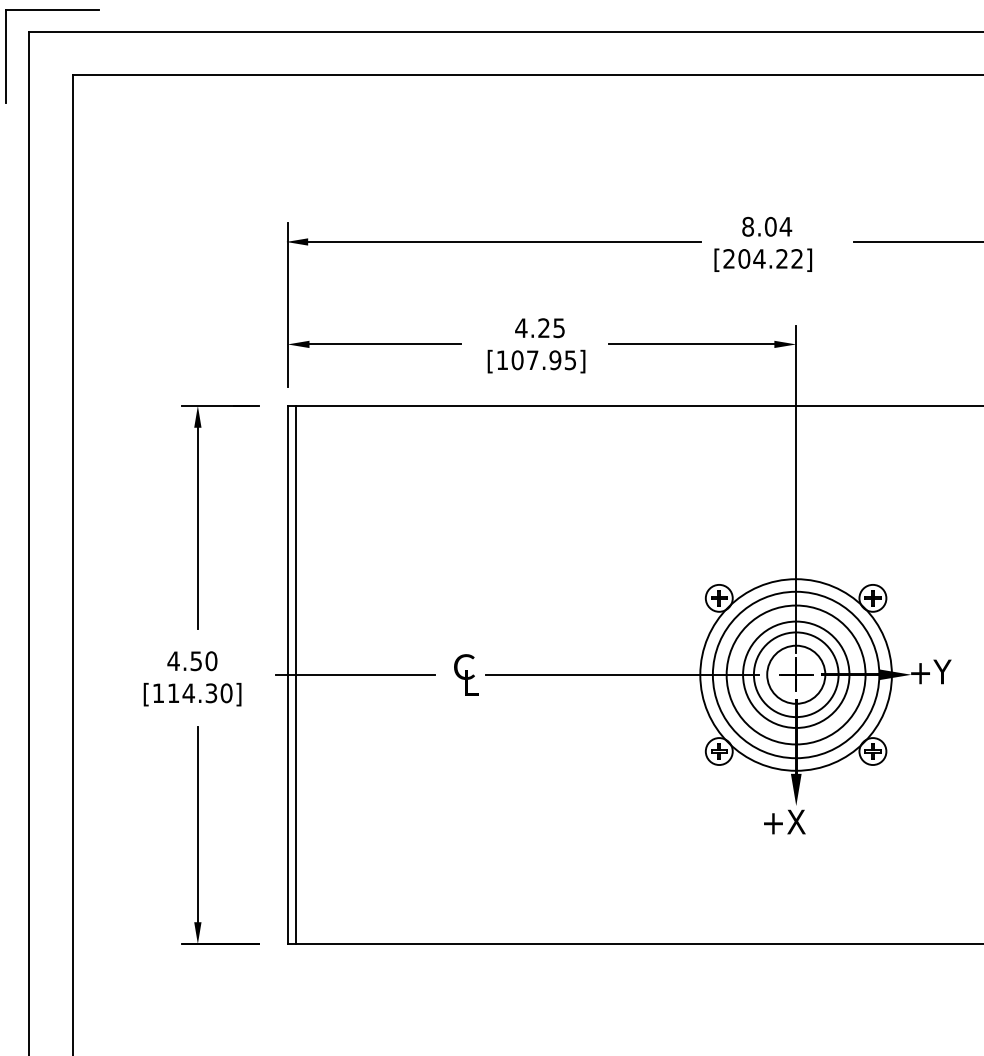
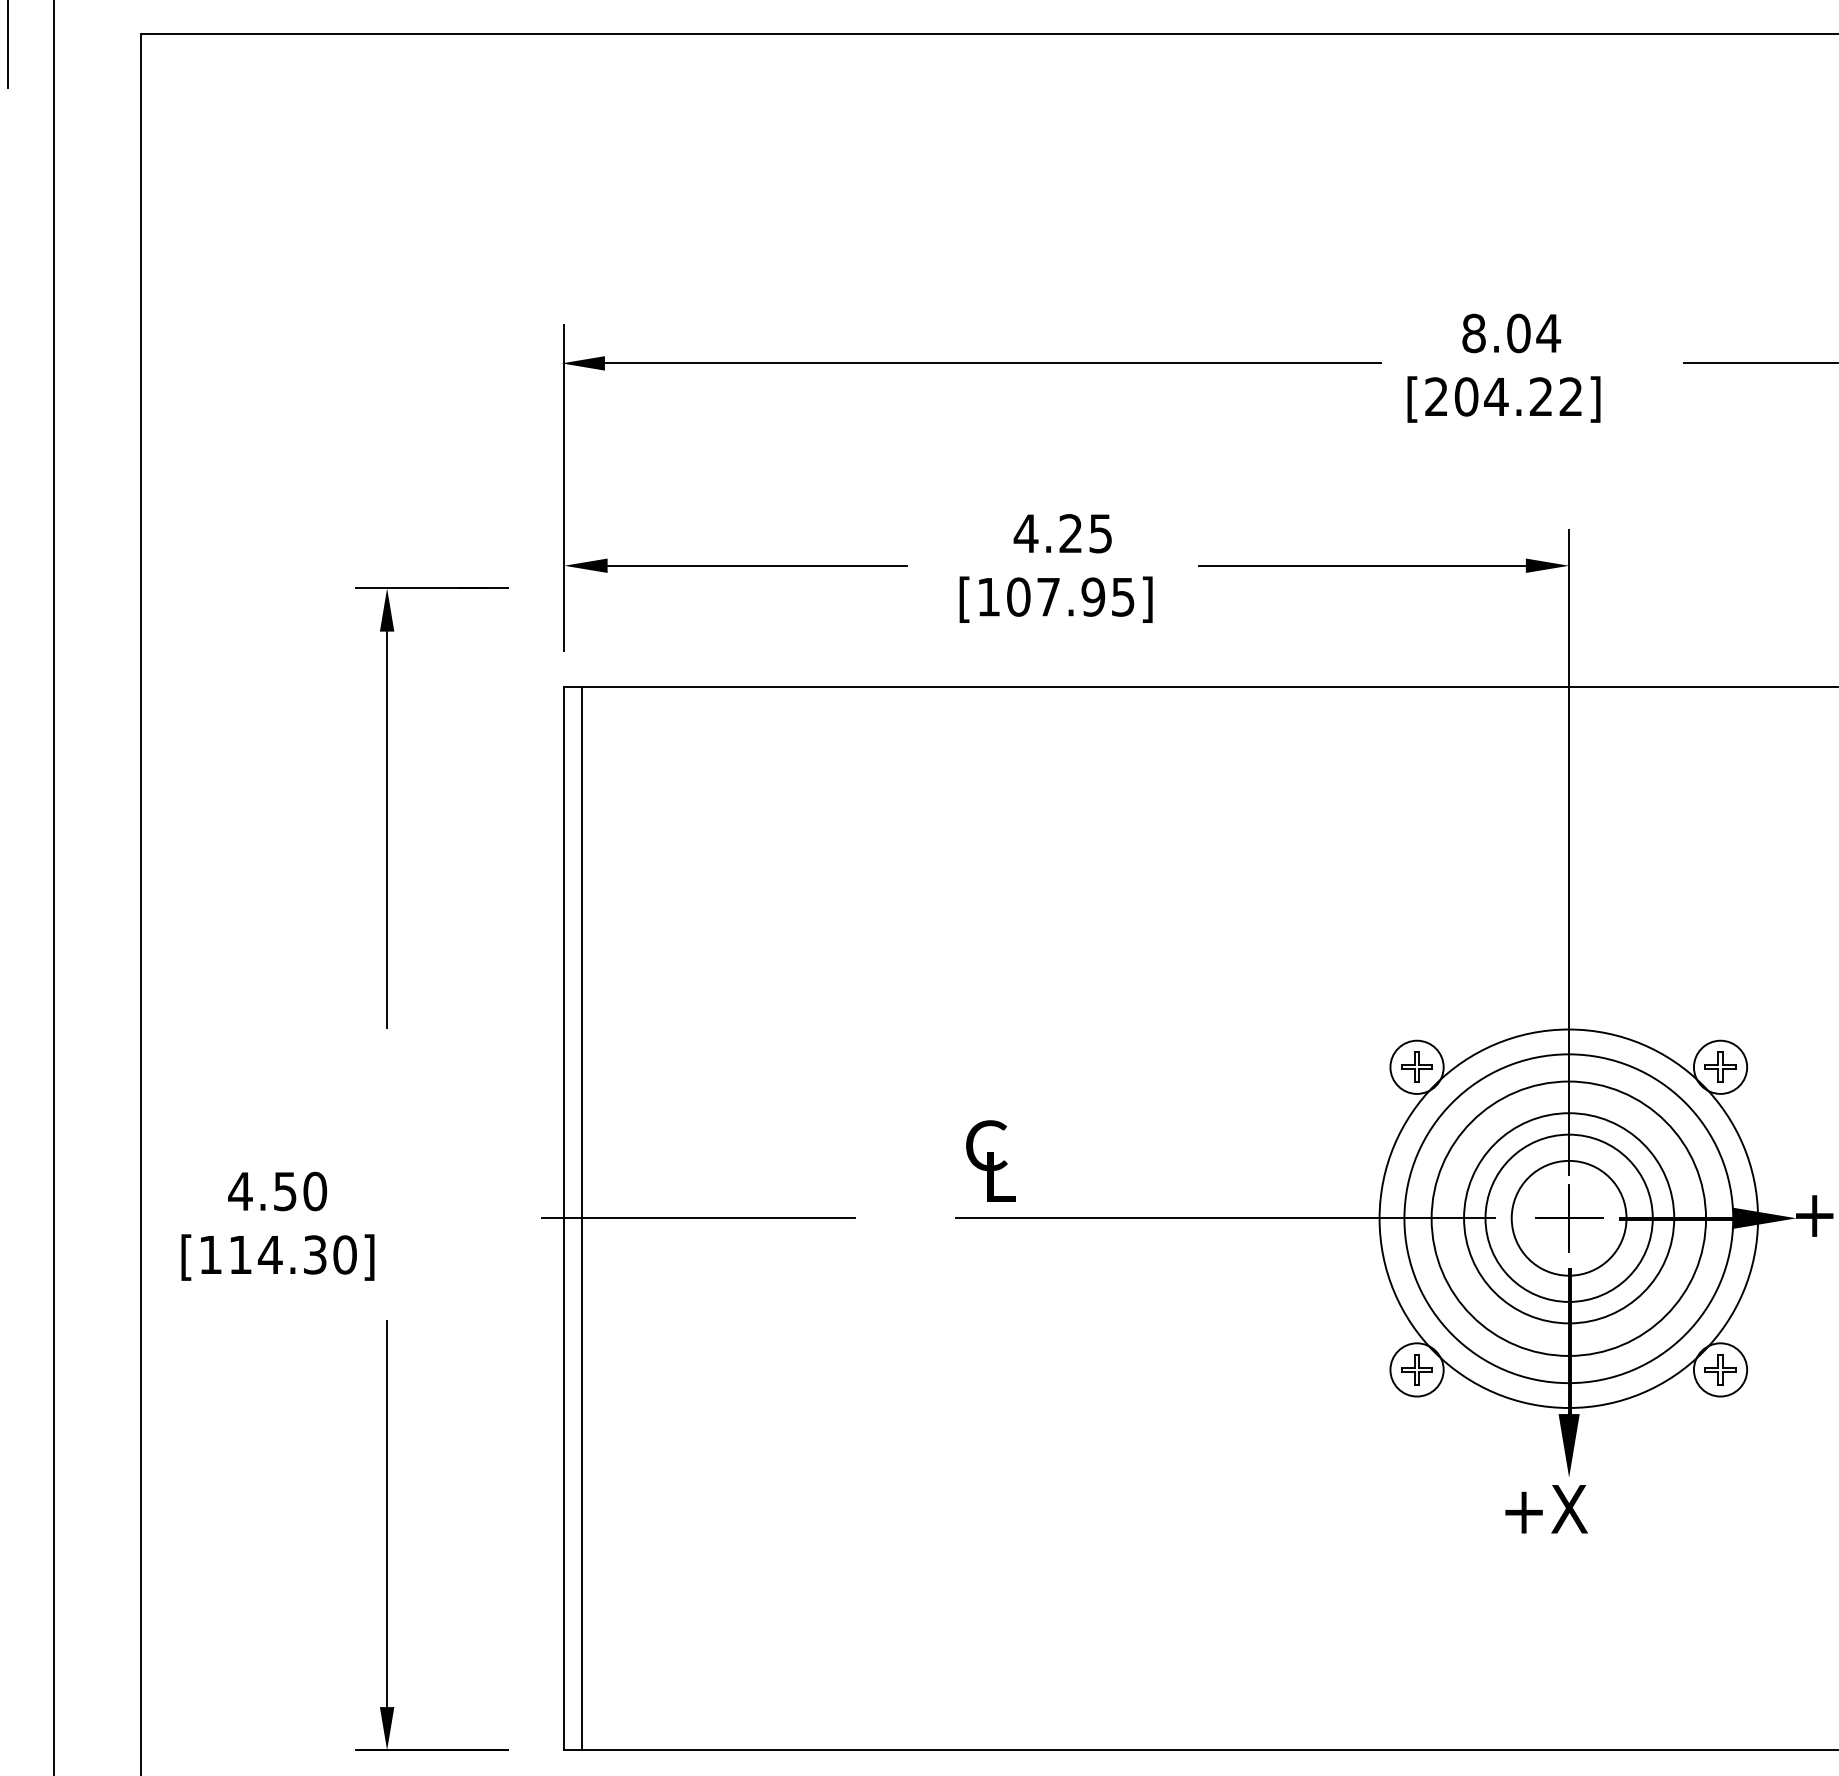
part: (198, 517) -> (388, 808), moved
text: (466, 674) -> (990, 1160), moved
text: (192, 678) -> (277, 1225), moved

